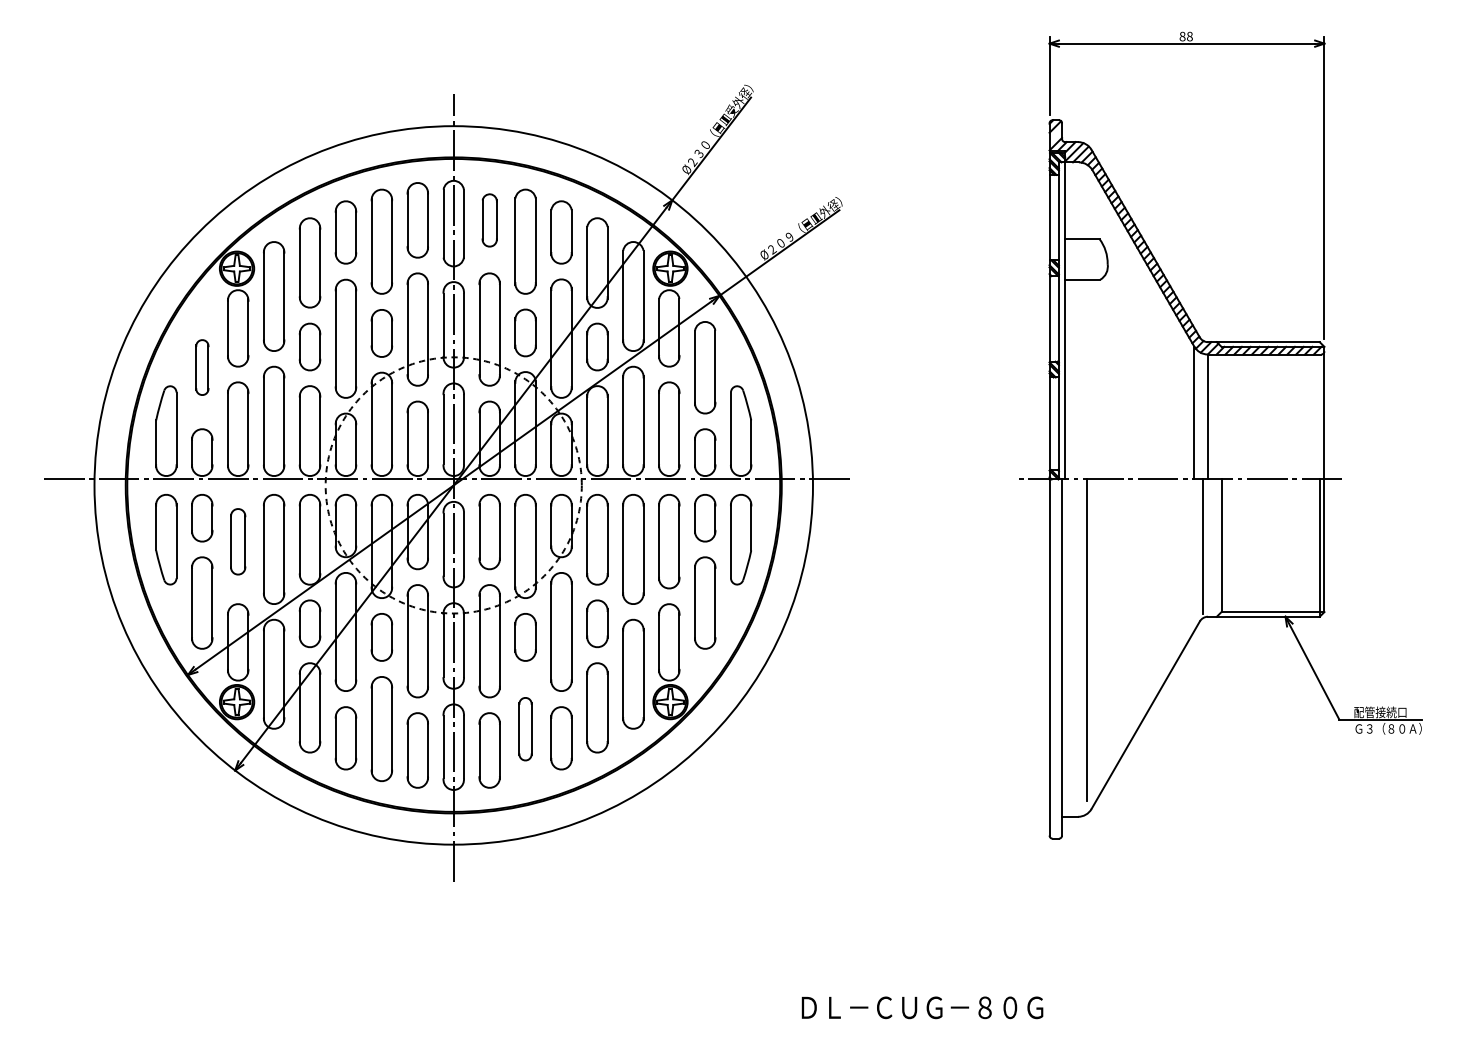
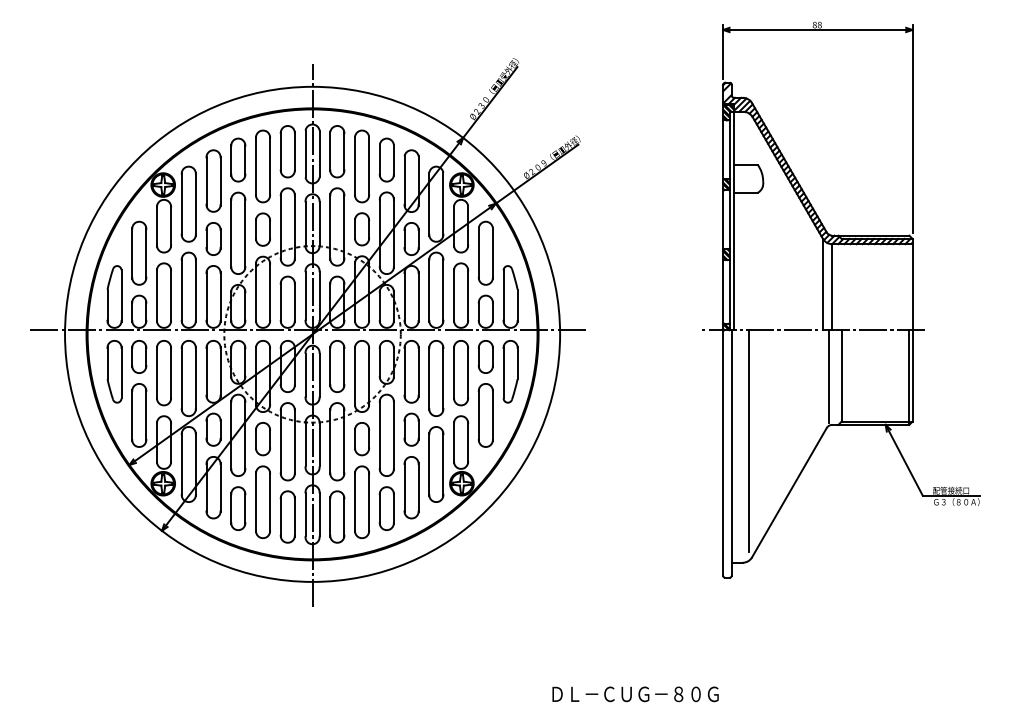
part: (489, 220) -> (337, 151), size x1.43
part: (202, 366) -> (139, 252), size x1.67
part: (237, 542) -> (163, 373), size x1.43
part: (524, 729) -> (361, 502), size x1.67

